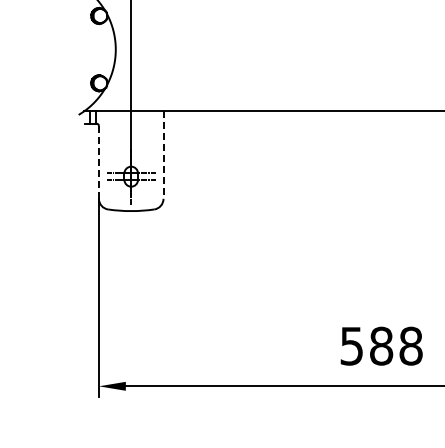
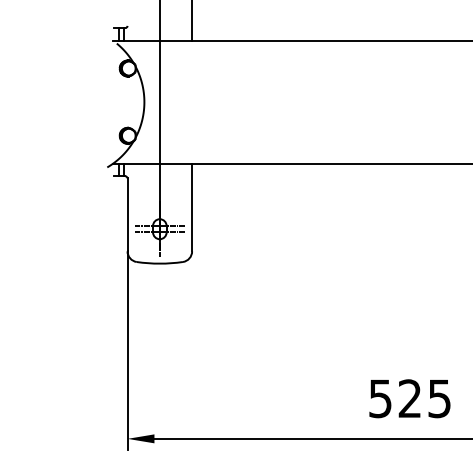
line: (163, 154) -> (192, 207), dashed -> solid
line: (98, 161) -> (127, 214), dashed -> solid
text: (395, 345) -> (424, 398), 588 -> 525

